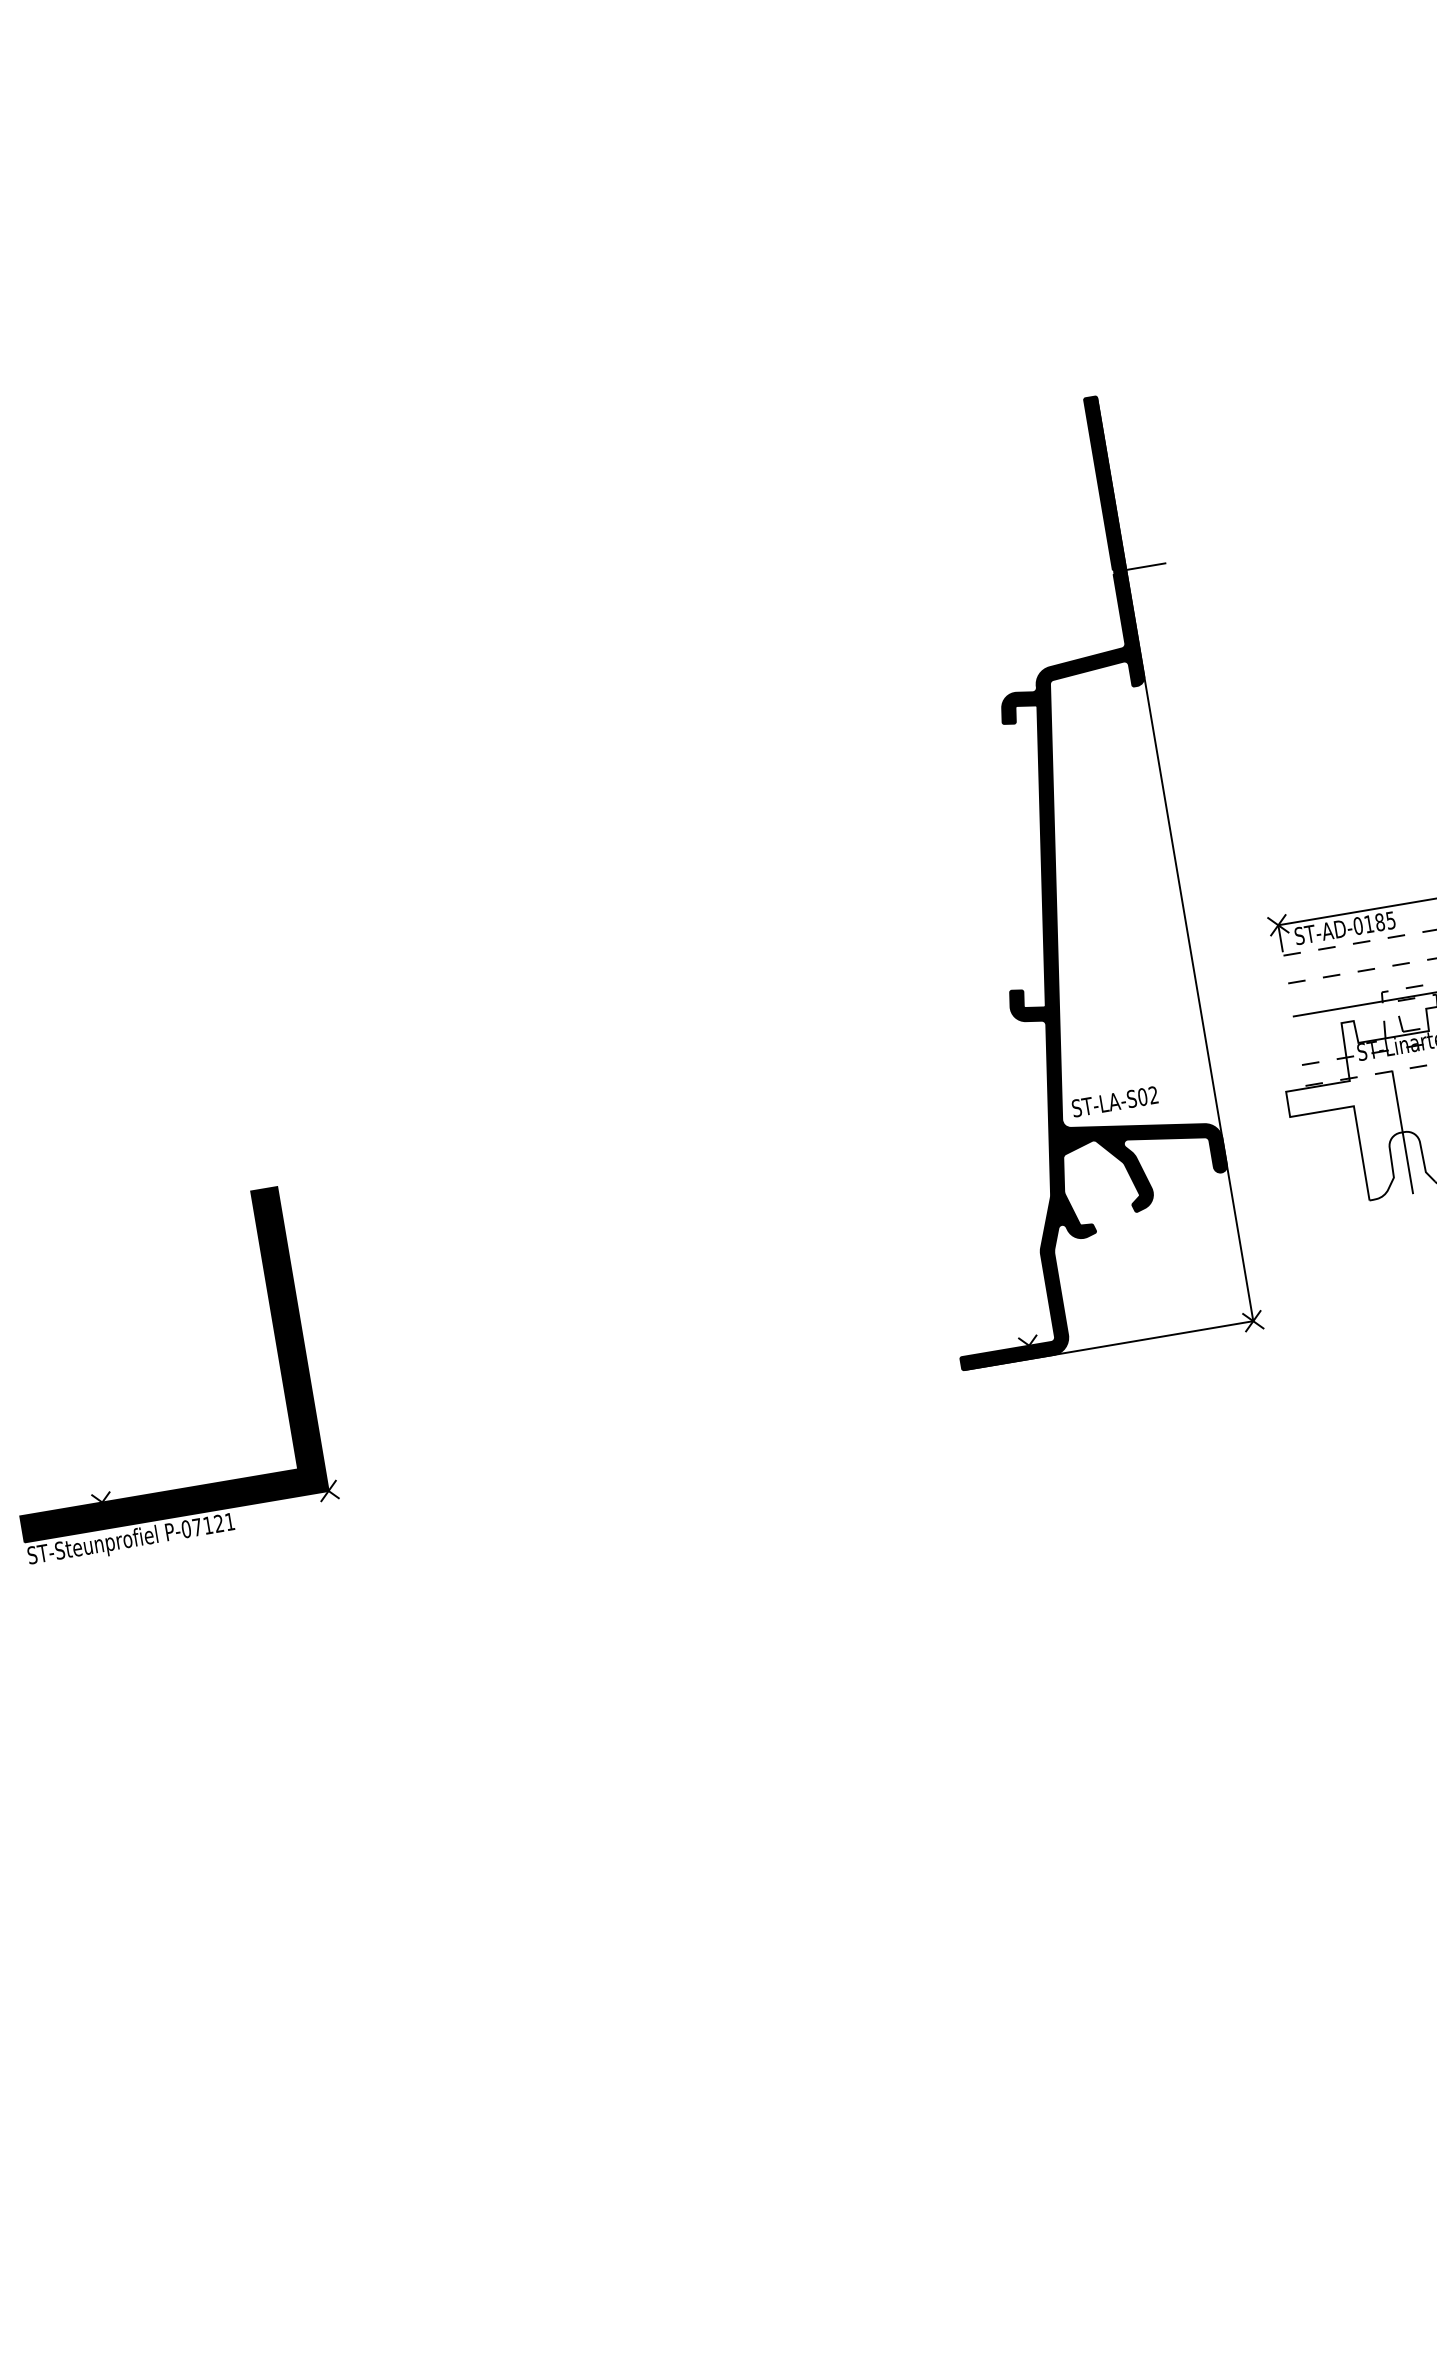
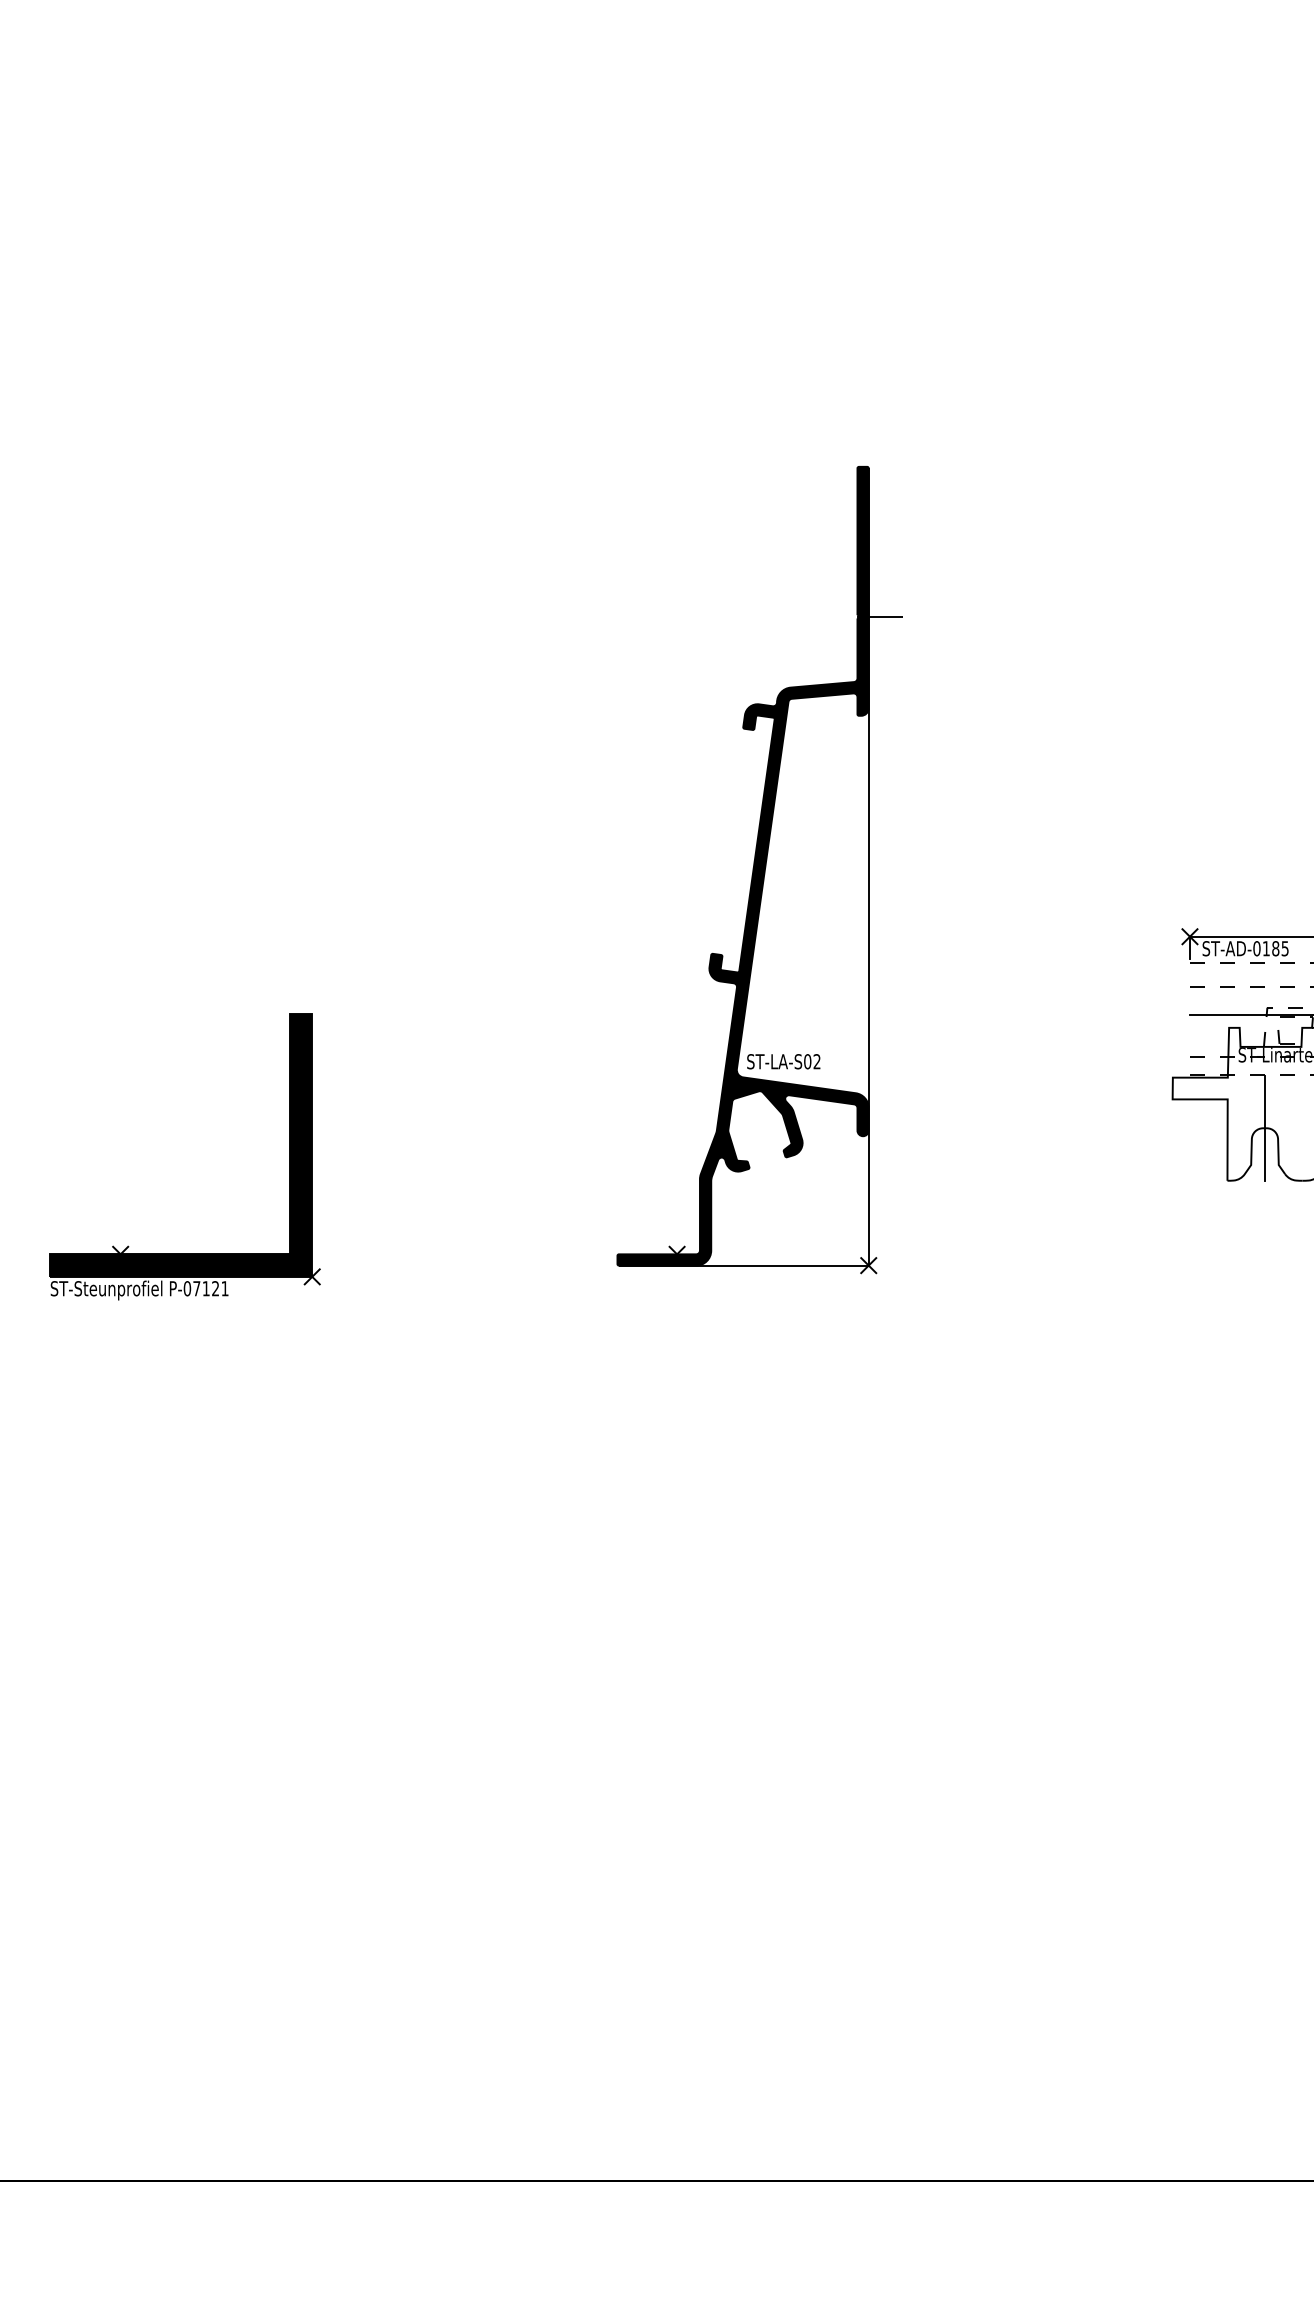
part: (1049, 885) -> (759, 870), moved

